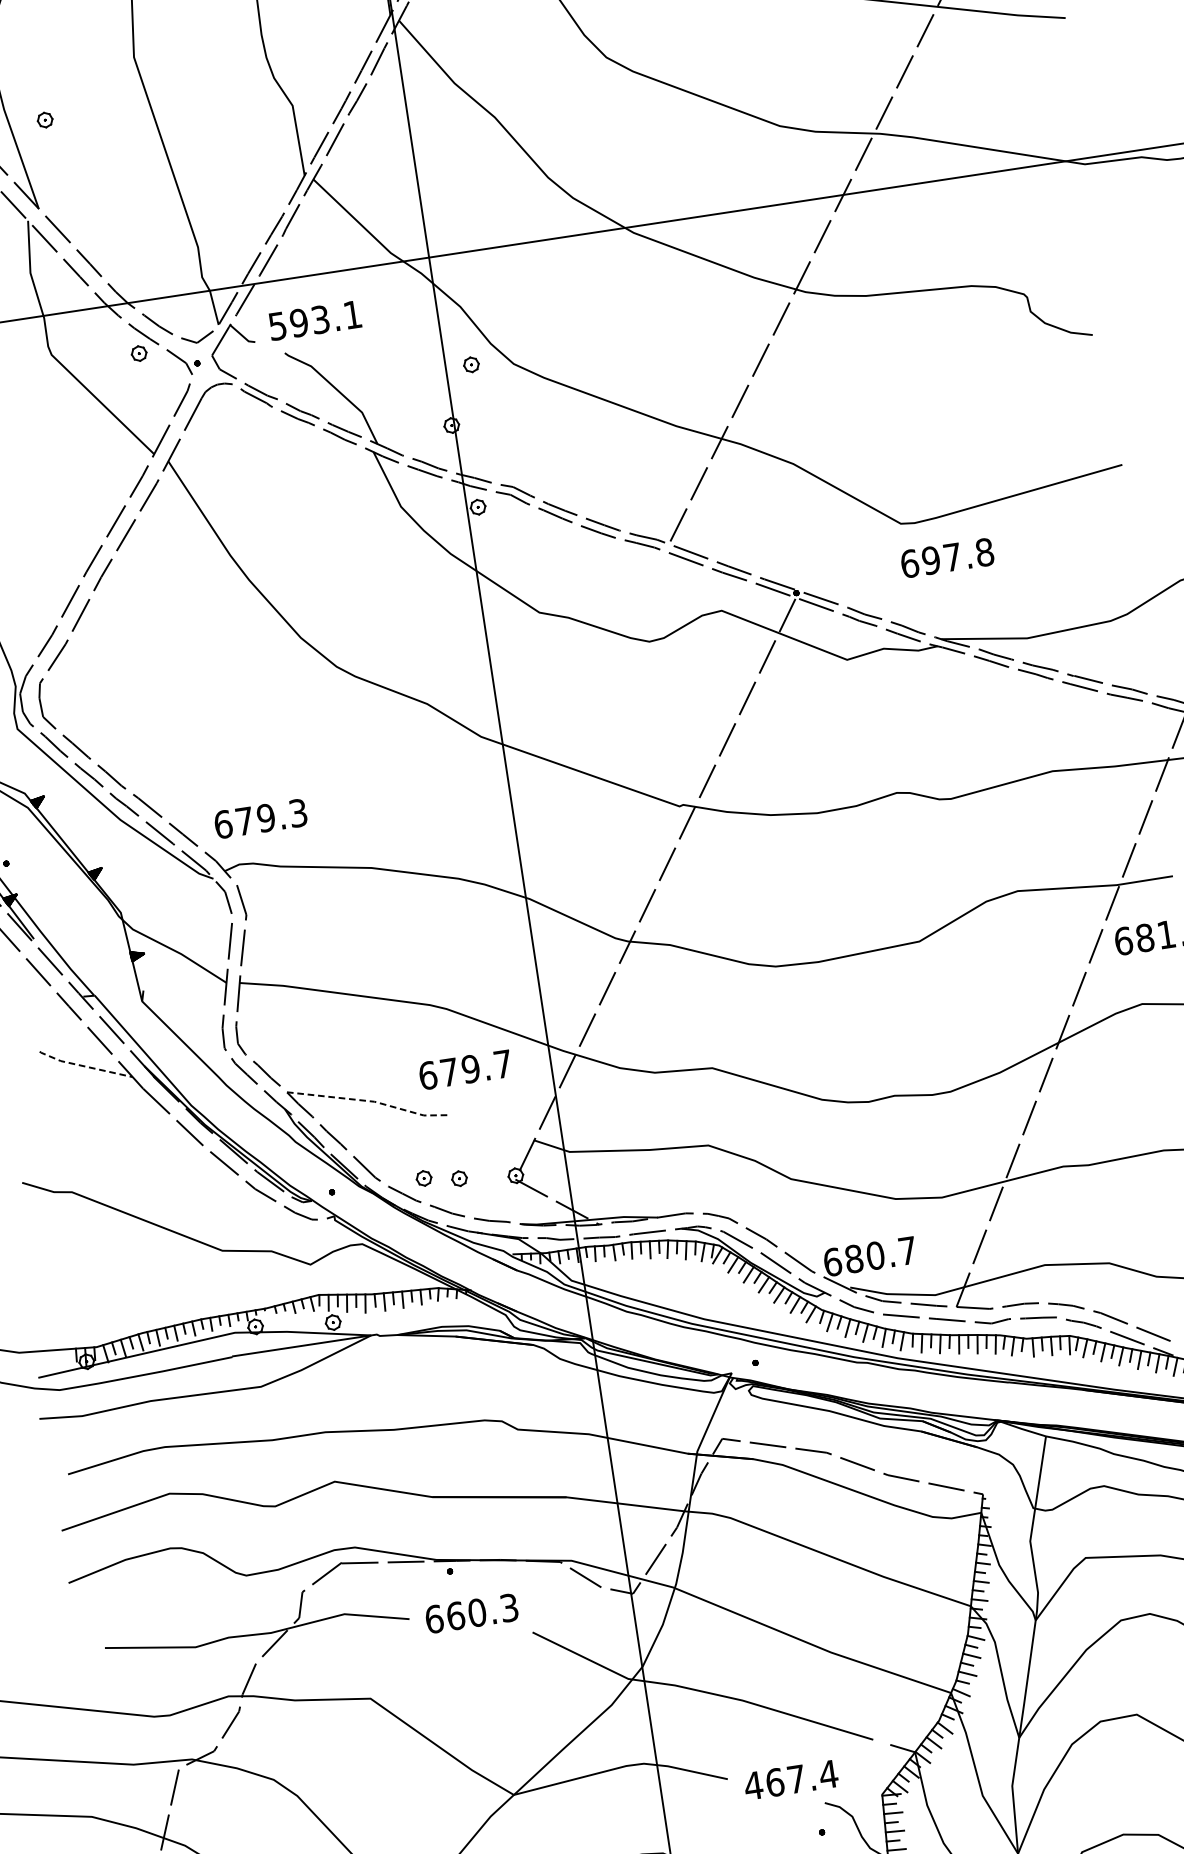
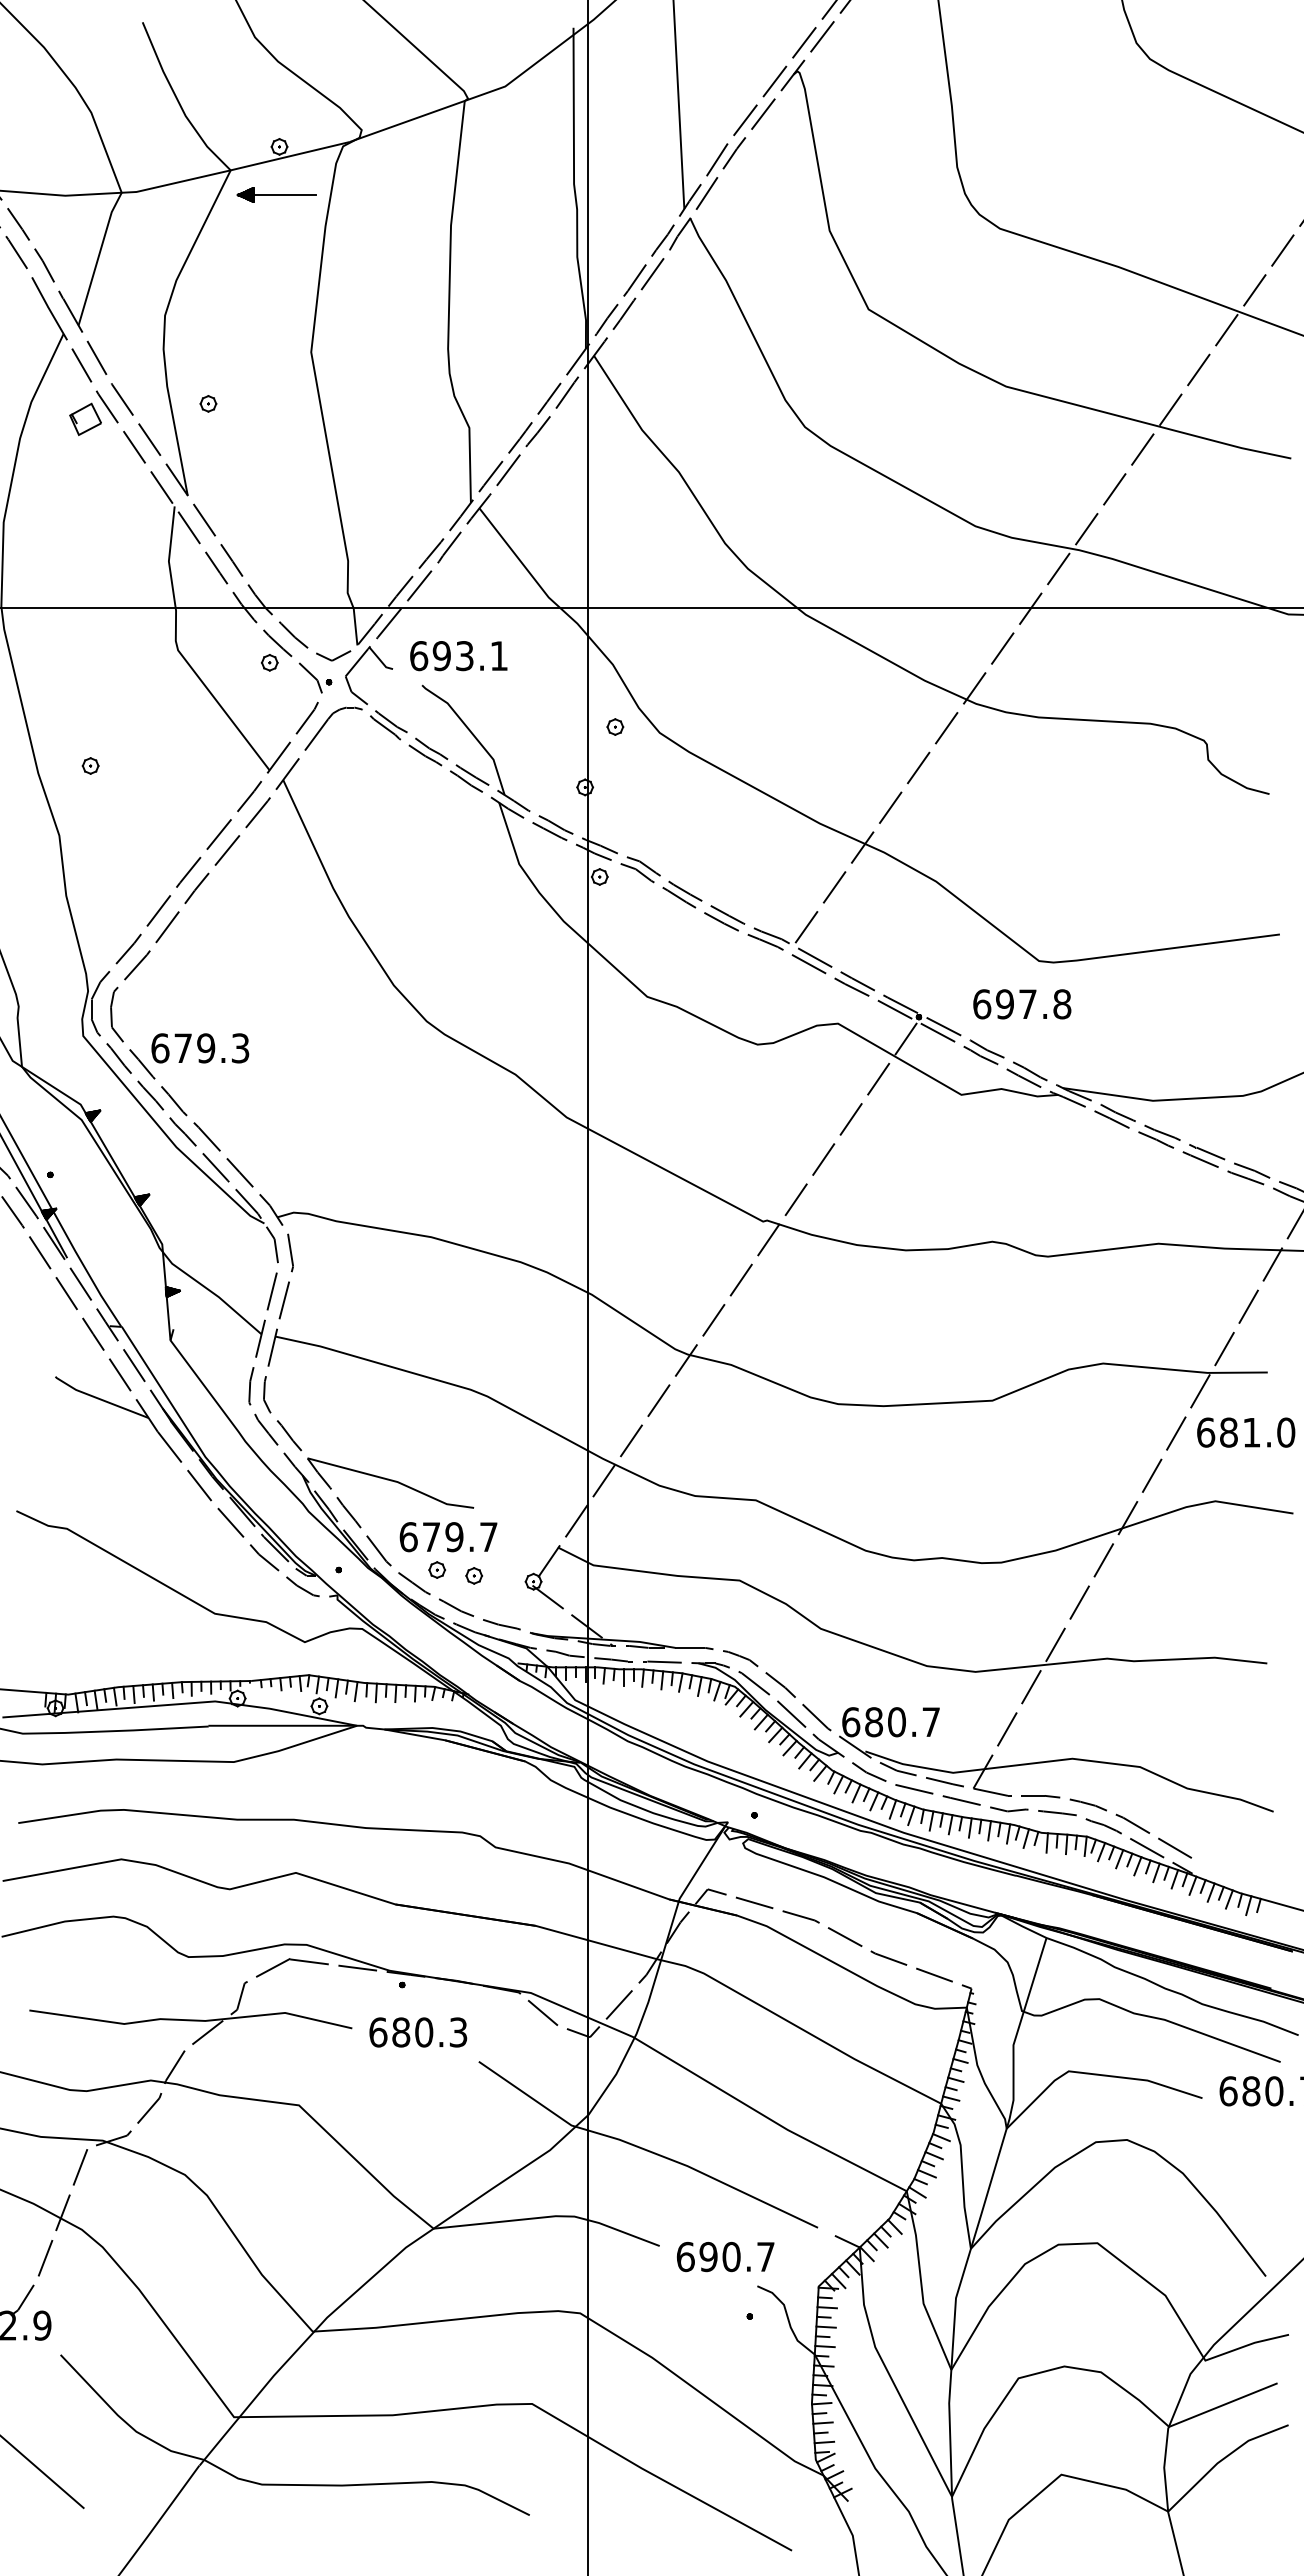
text: (278, 326) -> (419, 656), 593.1 -> 693.1
text: (947, 558) -> (1022, 1004), moved
text: (260, 818) -> (200, 1048), moved
line: (85, 1066) -> (100, 1399), dashed -> solid
text: (465, 1070) -> (448, 1537), moved
line: (369, 1101) -> (392, 1480), dashed -> solid
text: (456, 1616) -> (401, 2032), 660.3 -> 680.3
text: (790, 1779) -> (725, 2256), 467.4 -> 690.7

